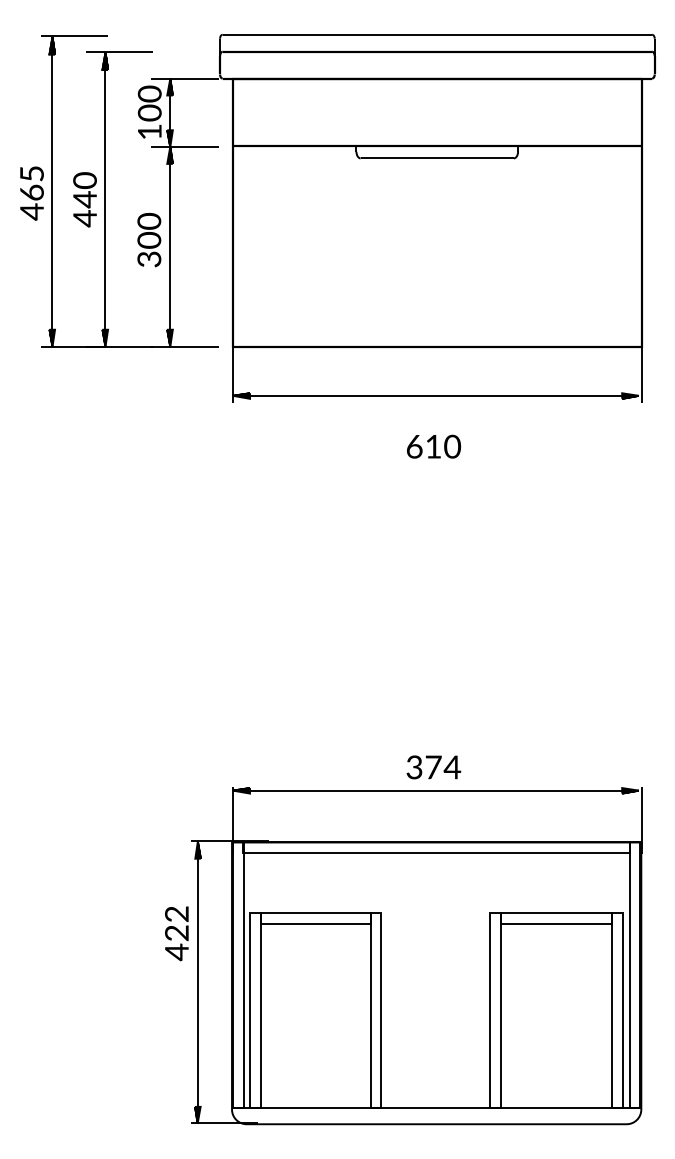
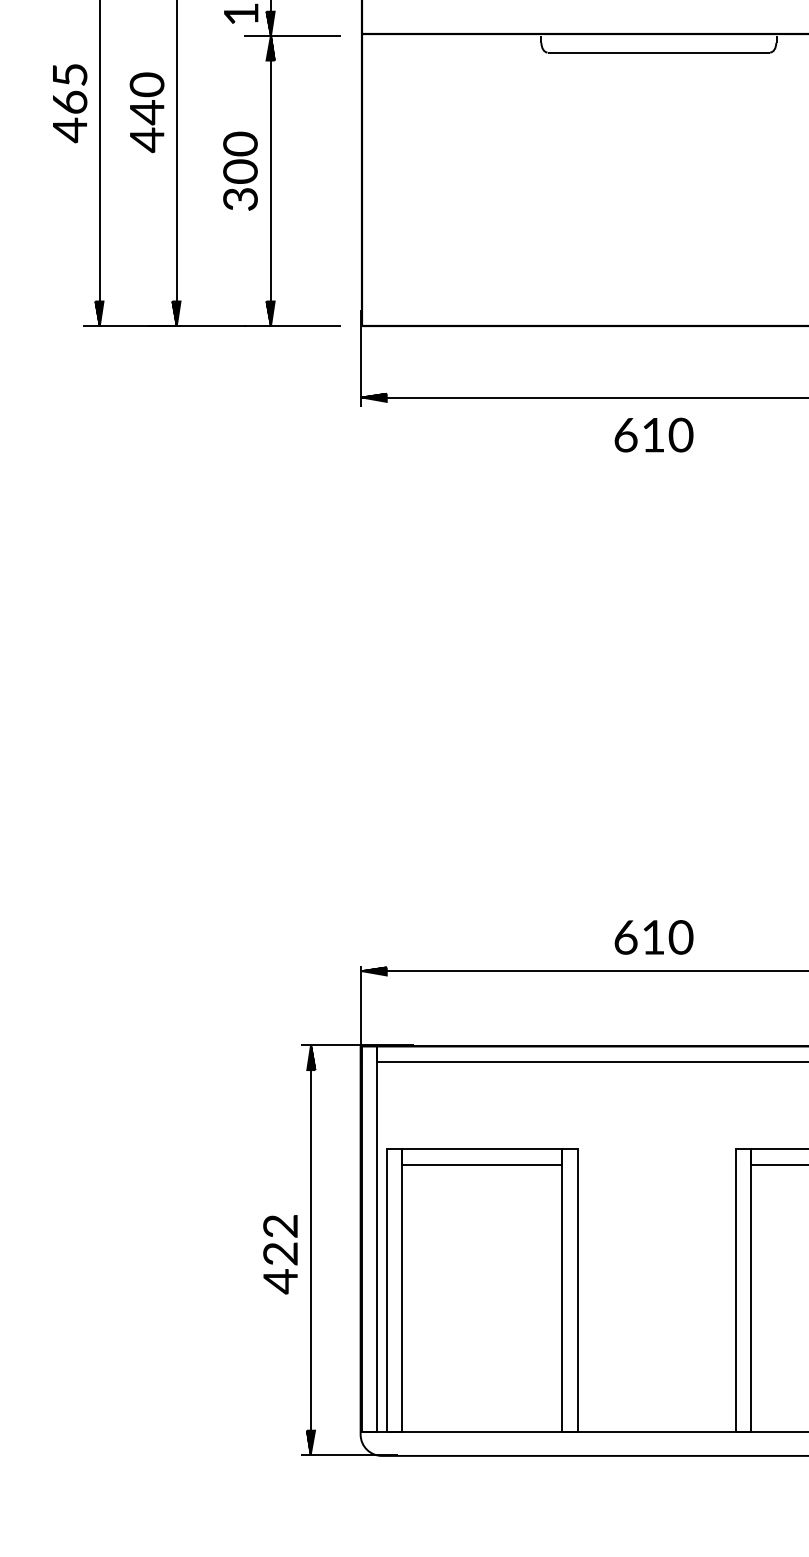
text: (434, 446) -> (654, 434), moved
text: (433, 767) -> (653, 937), 374 -> 610
text: (176, 933) -> (279, 1254), moved

